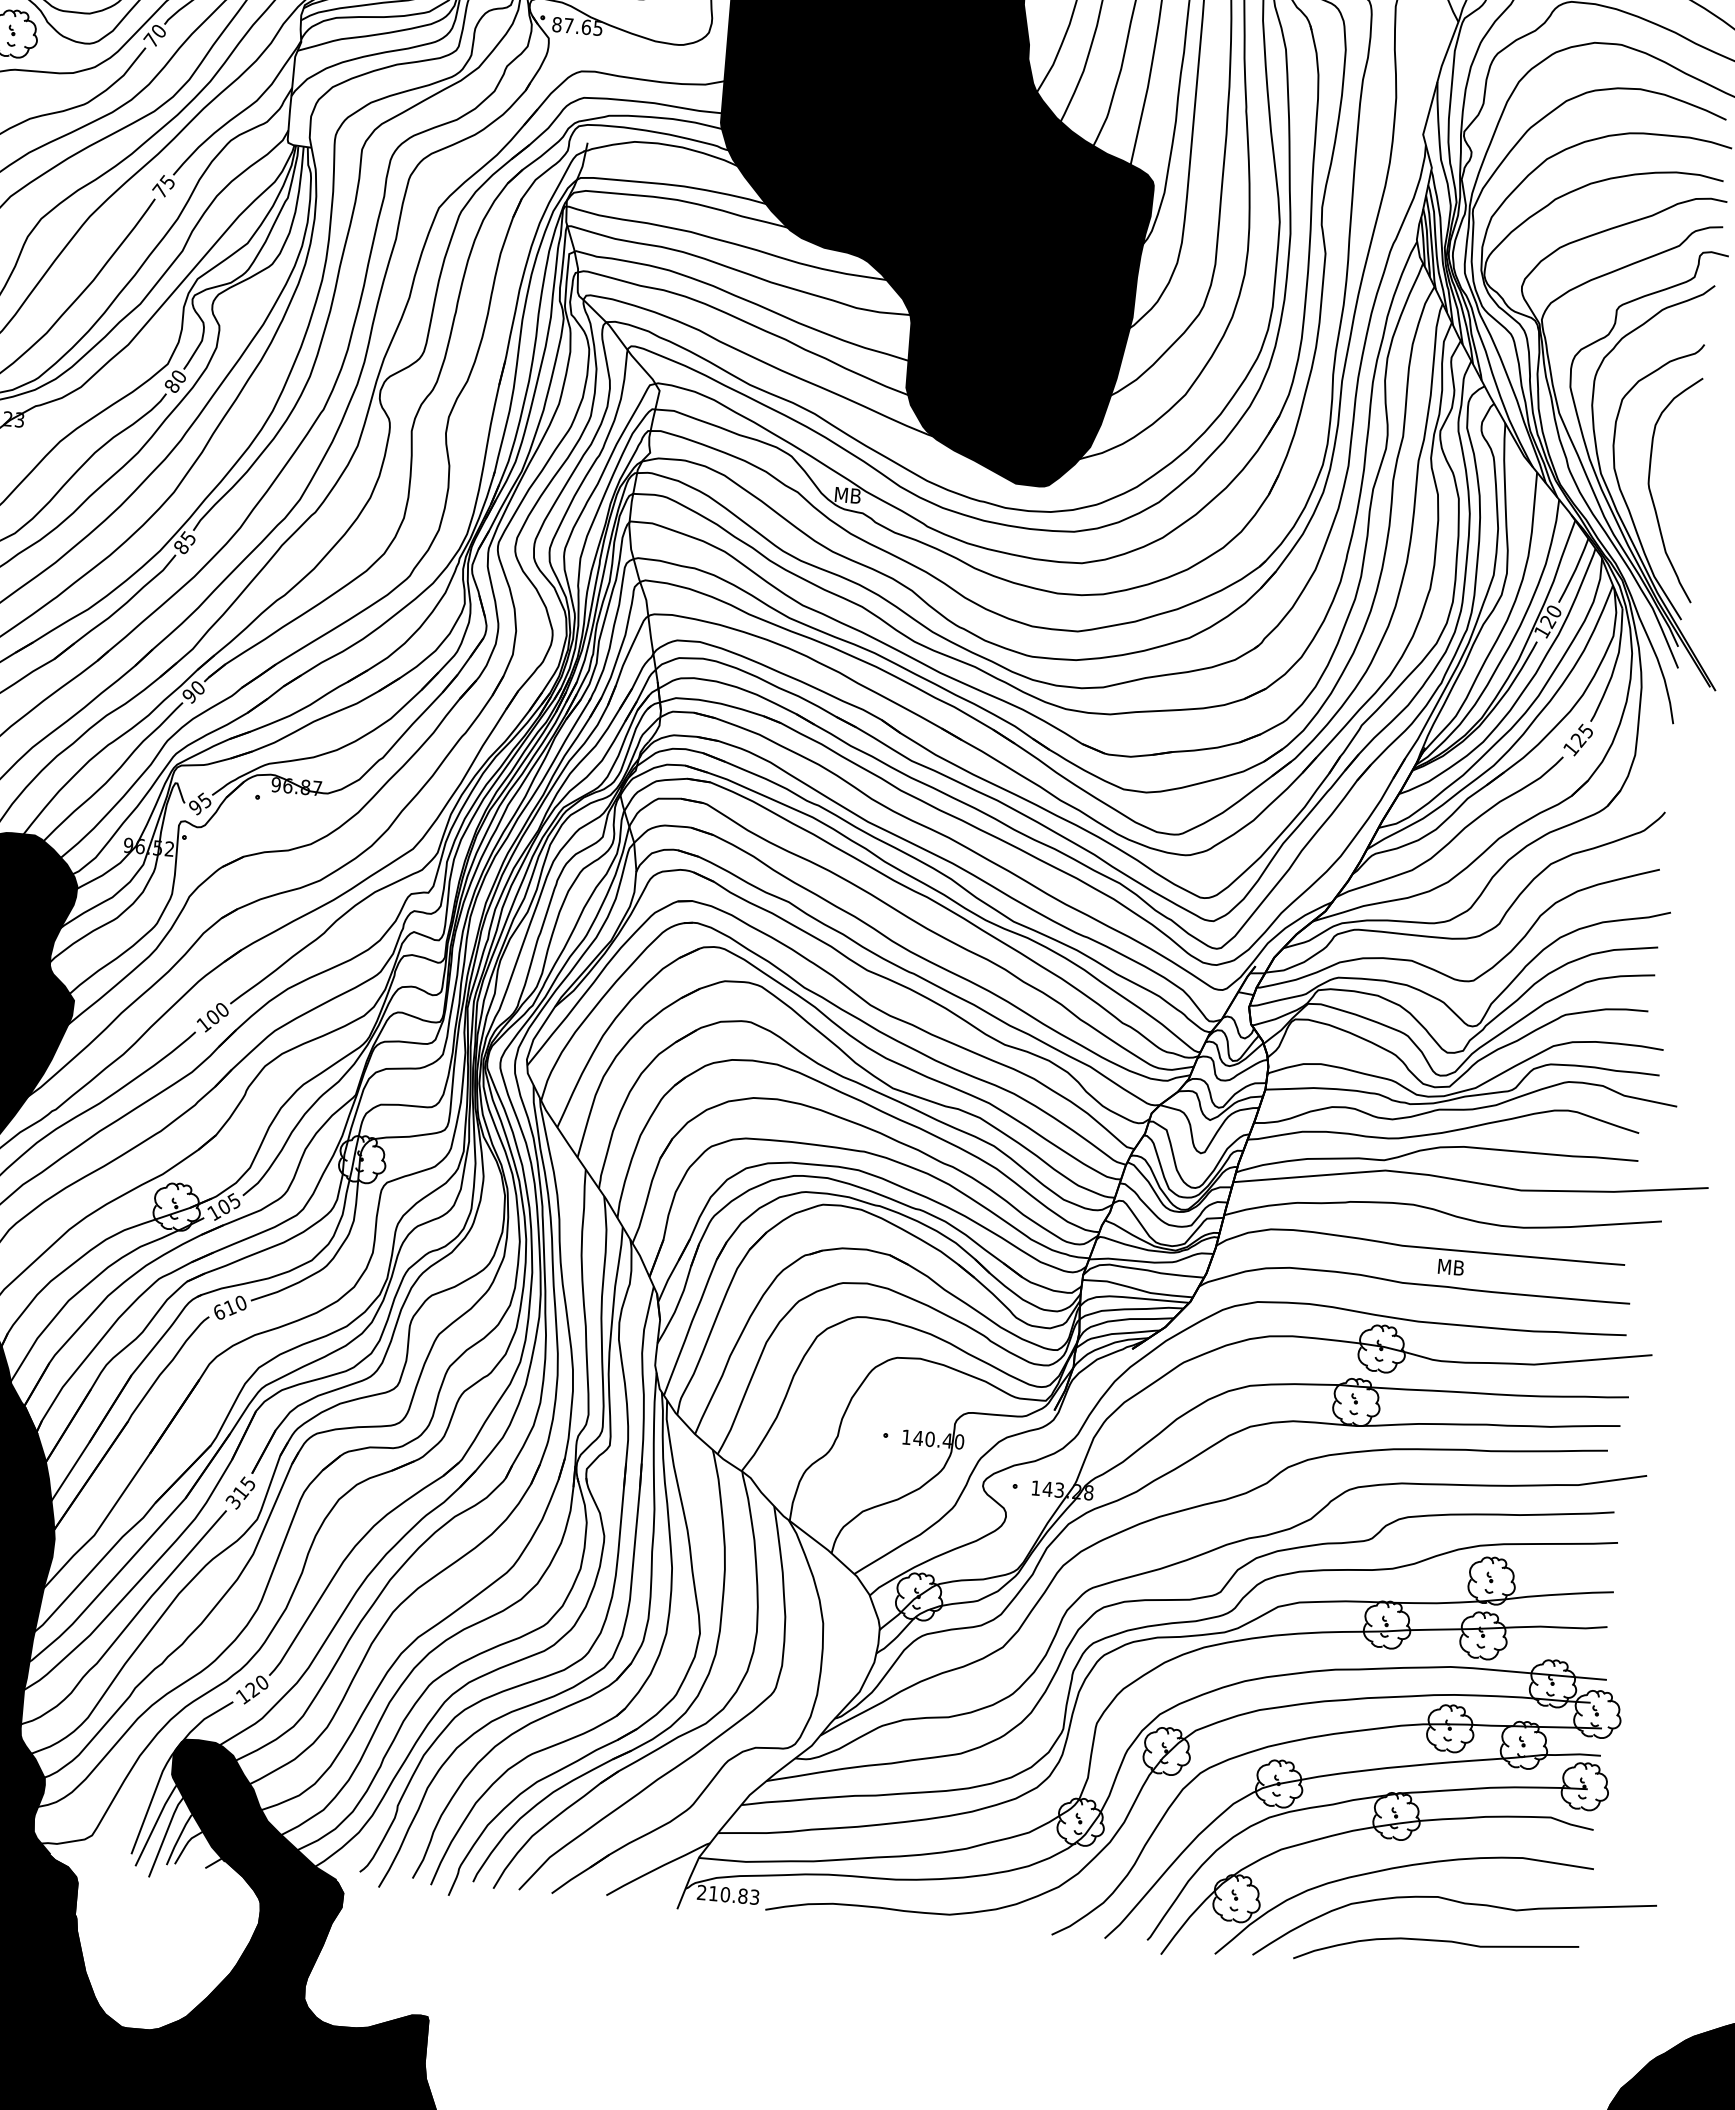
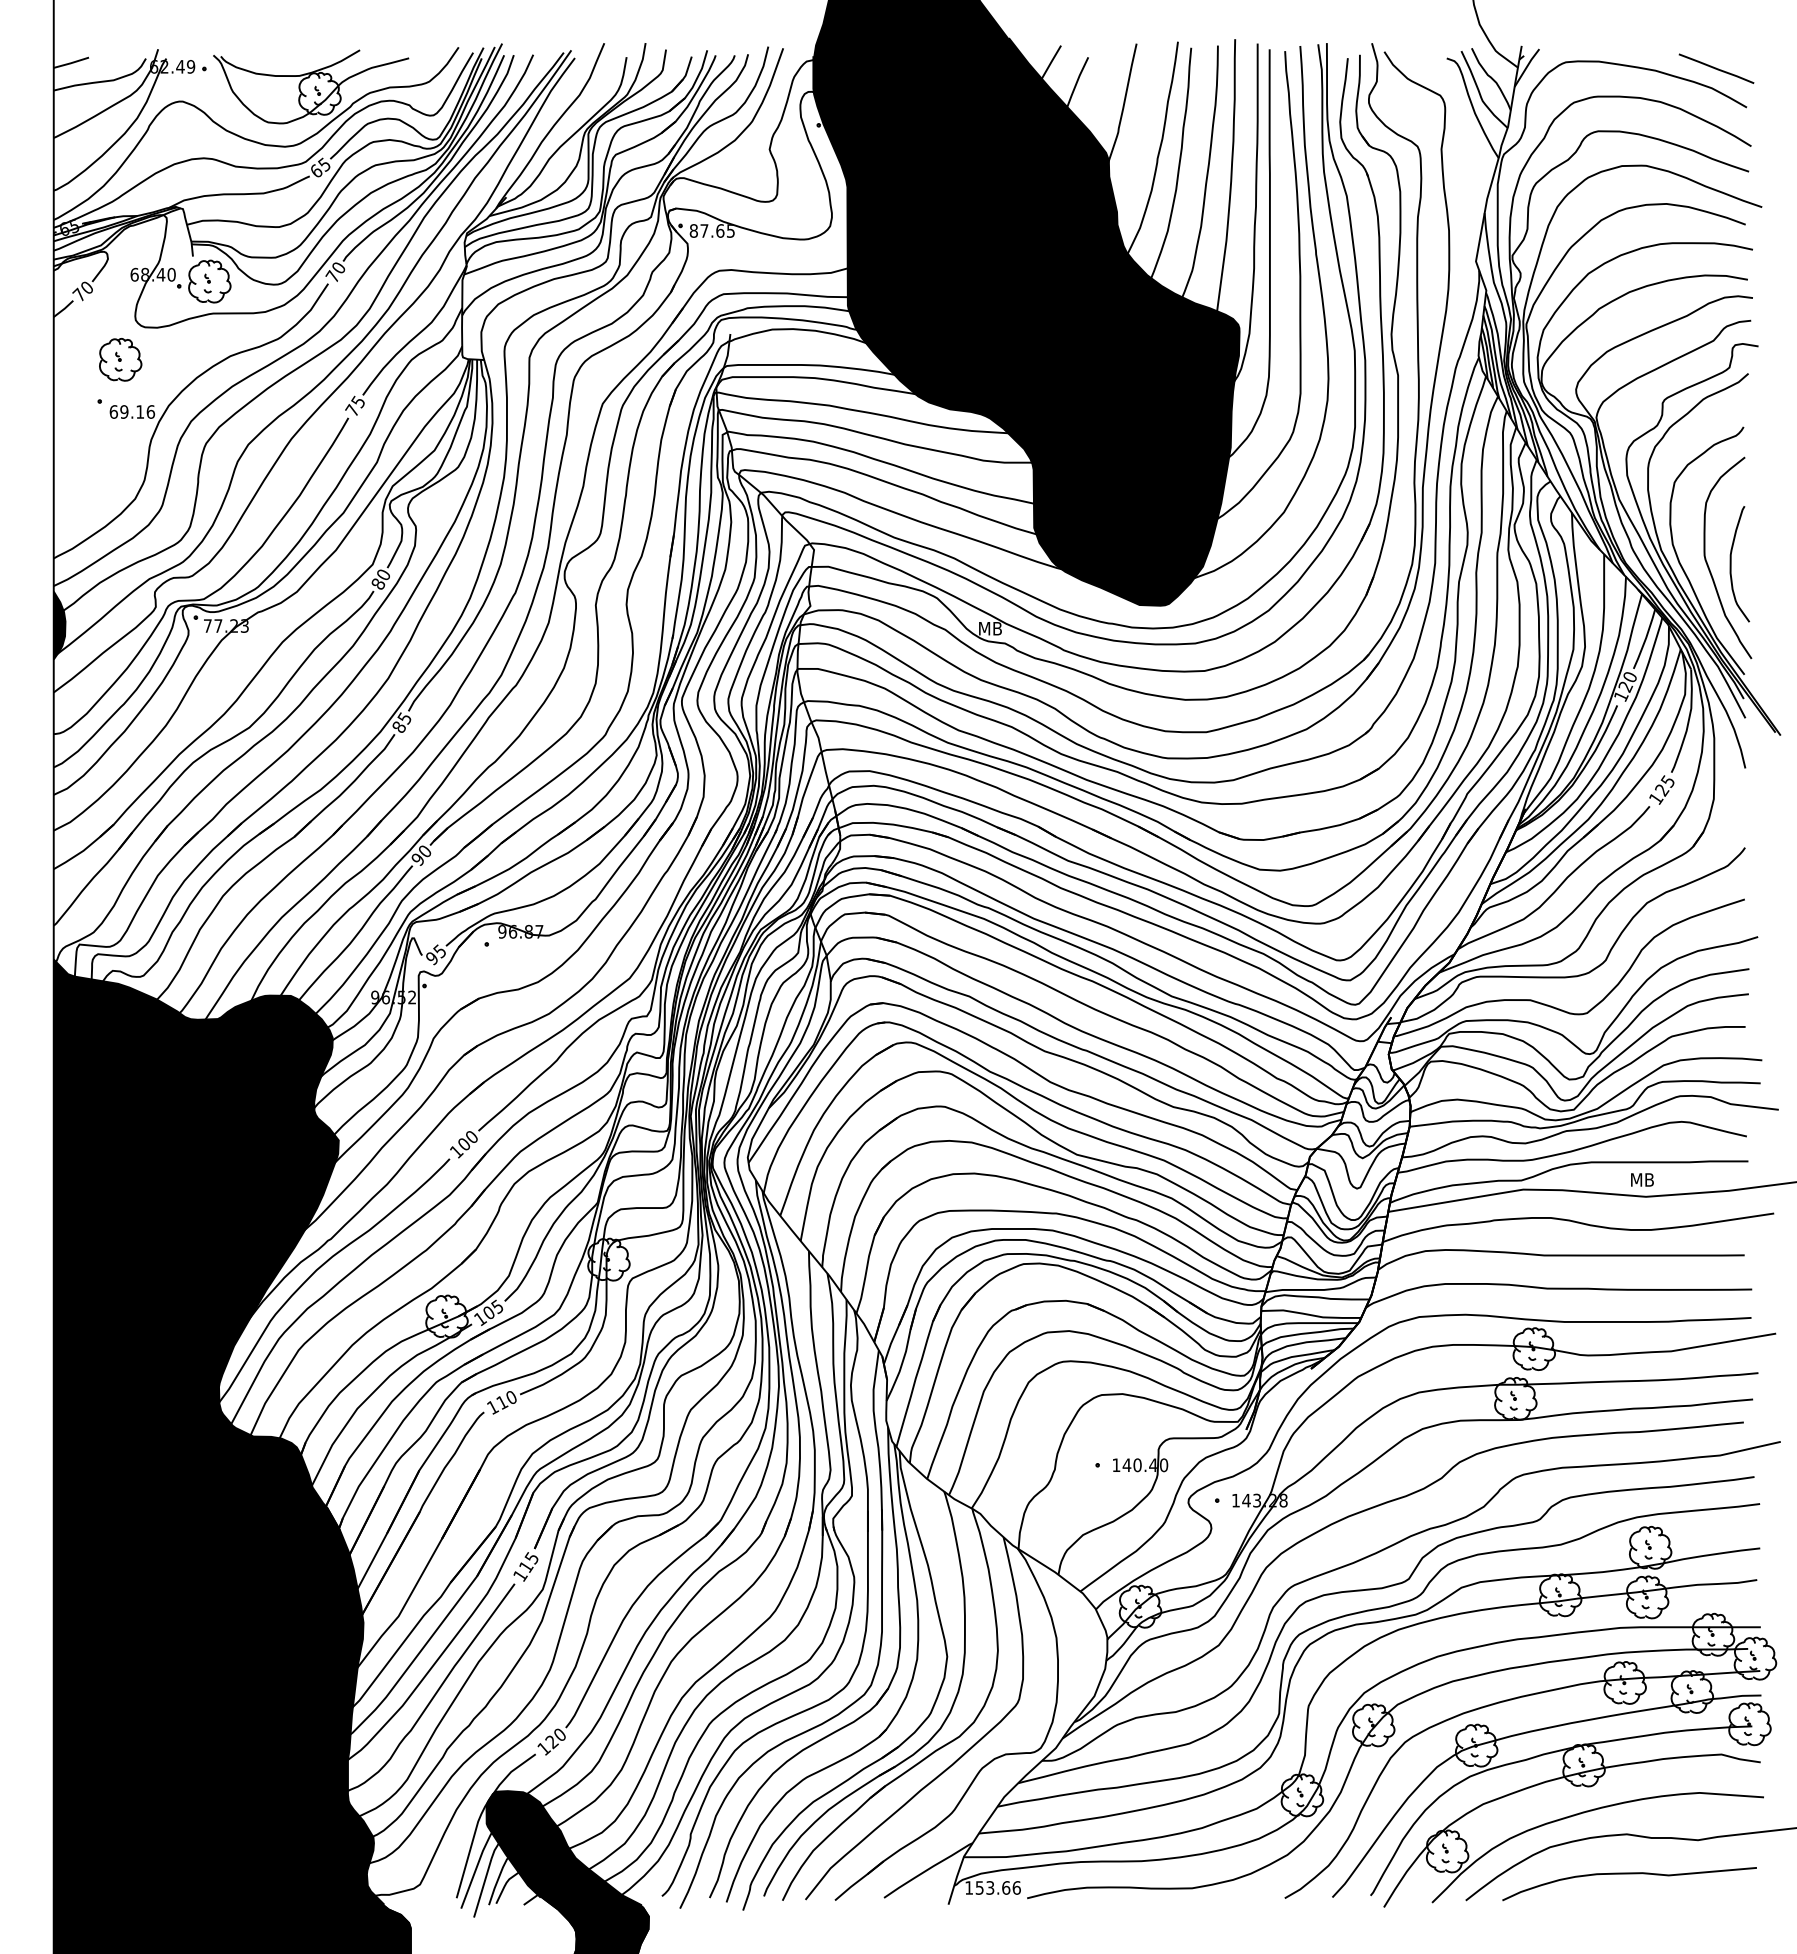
curve: (1677, 496) -> (1731, 564), added
text: (1451, 1266) -> (1642, 1179), moved
text: (220, 1312) -> (493, 1407), 610 -> 110
text: (233, 1502) -> (520, 1576), 315 -> 115
text: (727, 1894) -> (992, 1887), 210.83 -> 153.66

